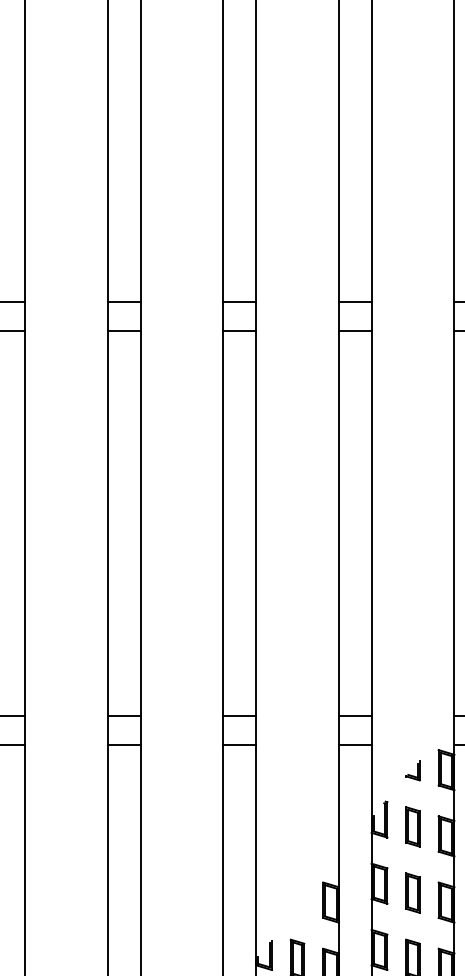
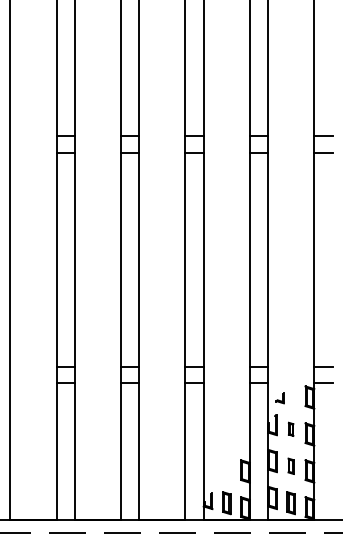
part: (411, 771) -> (279, 398), moved
part: (411, 827) -> (290, 429), size x0.6
part: (411, 893) -> (290, 466), size x0.7

